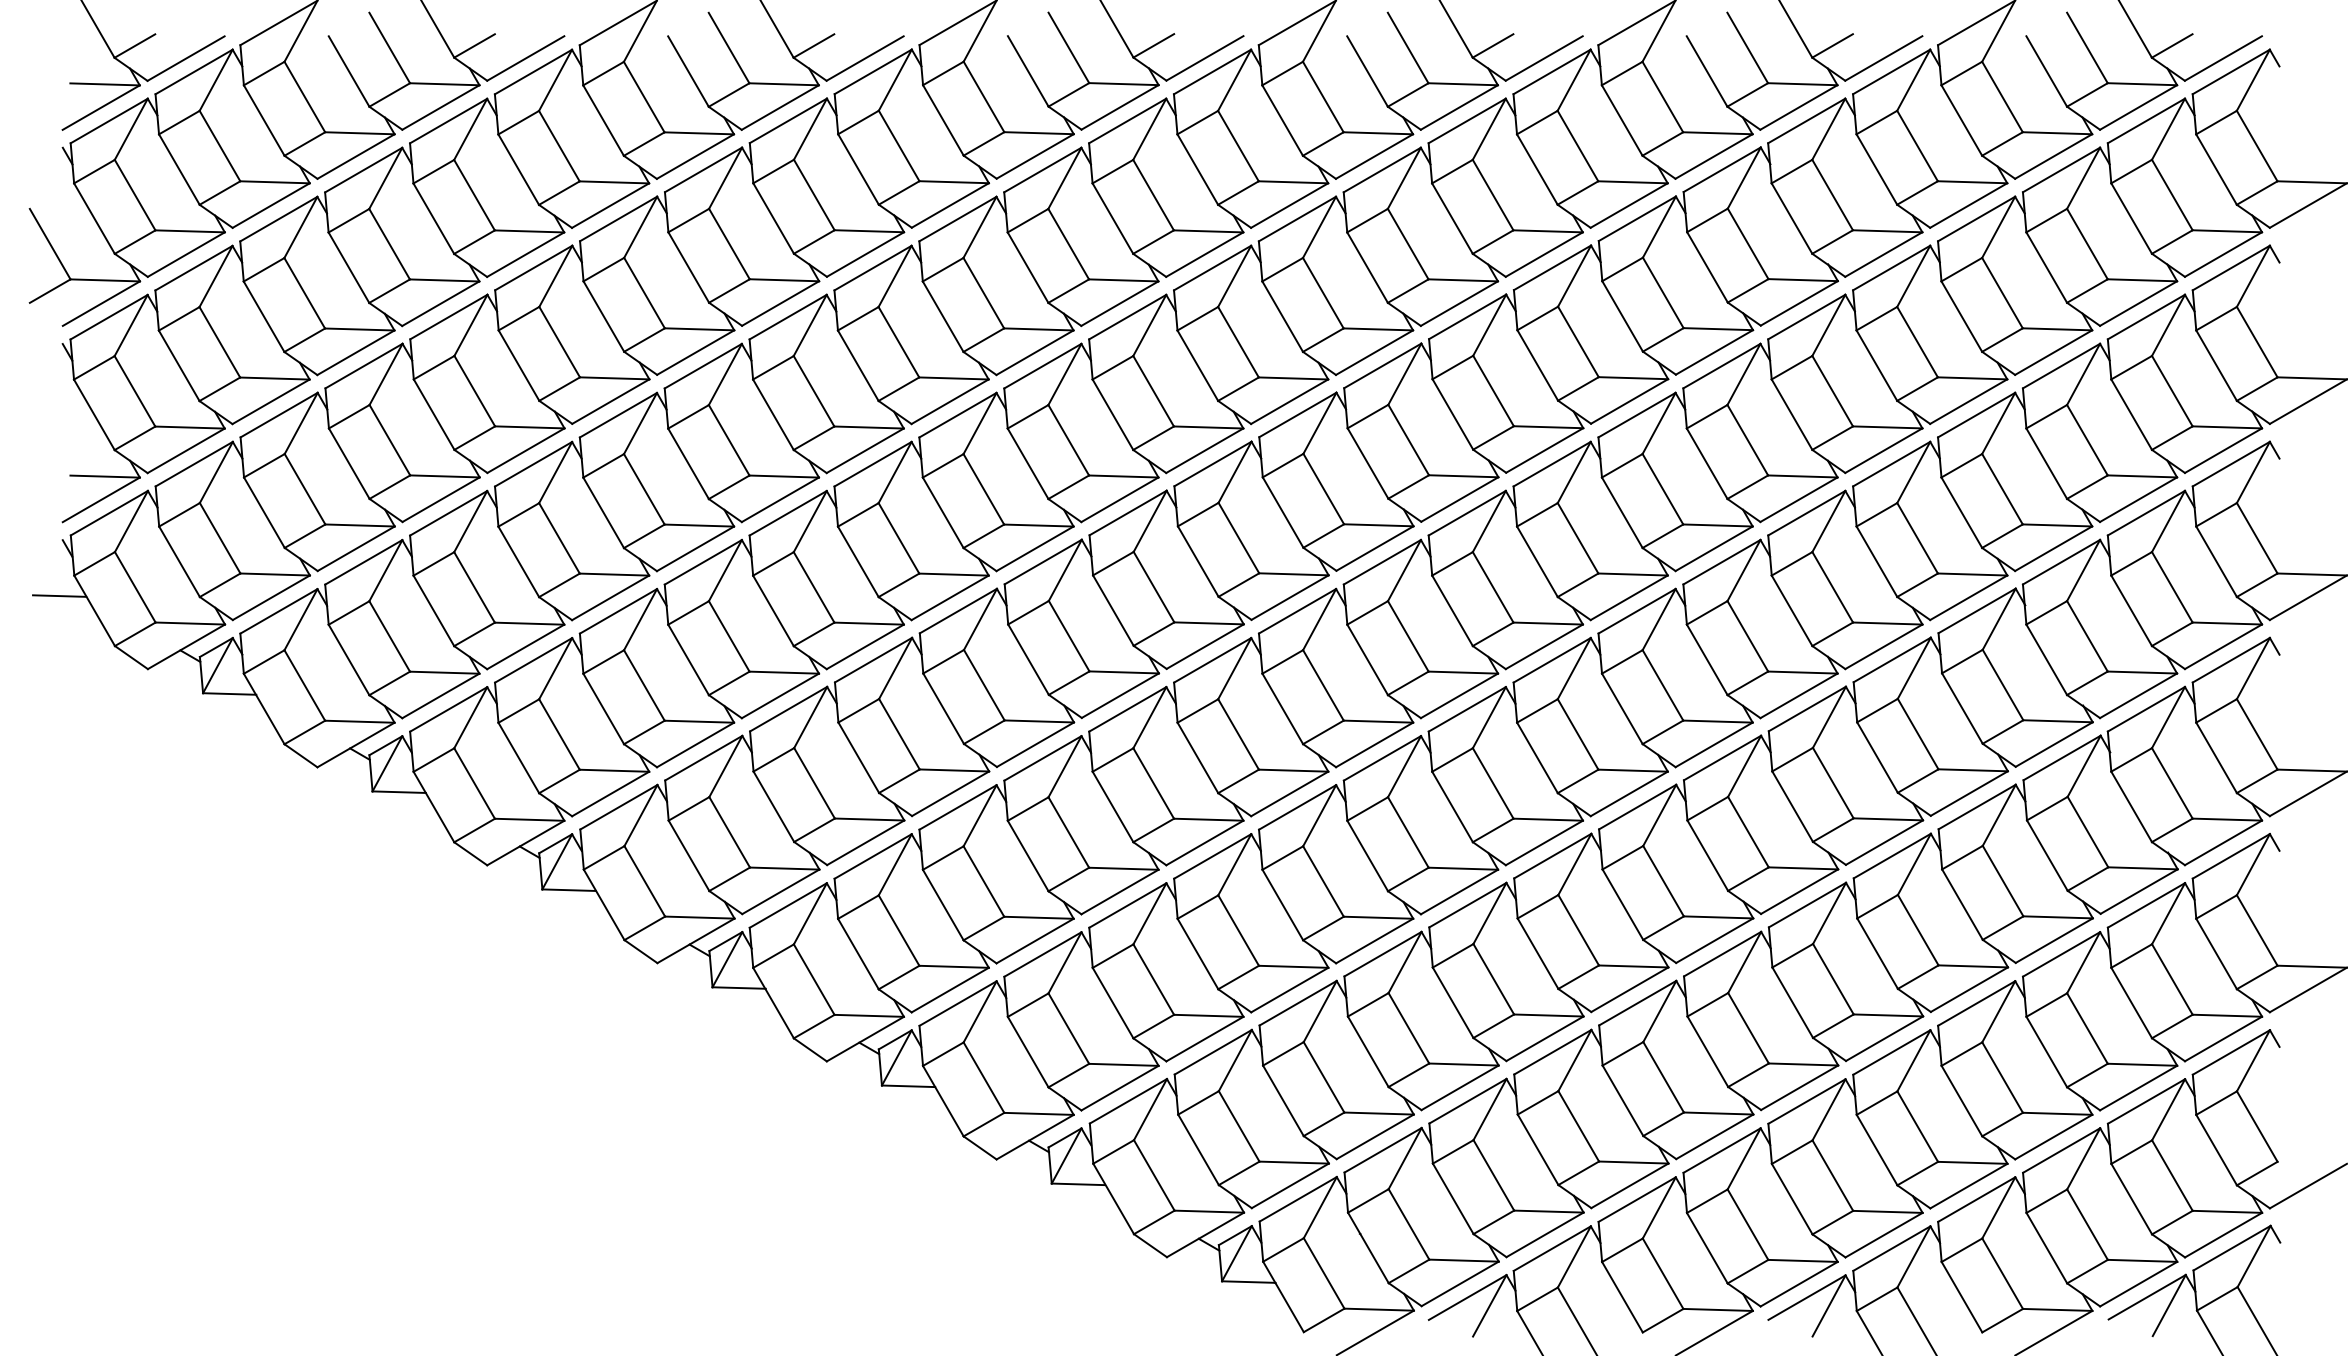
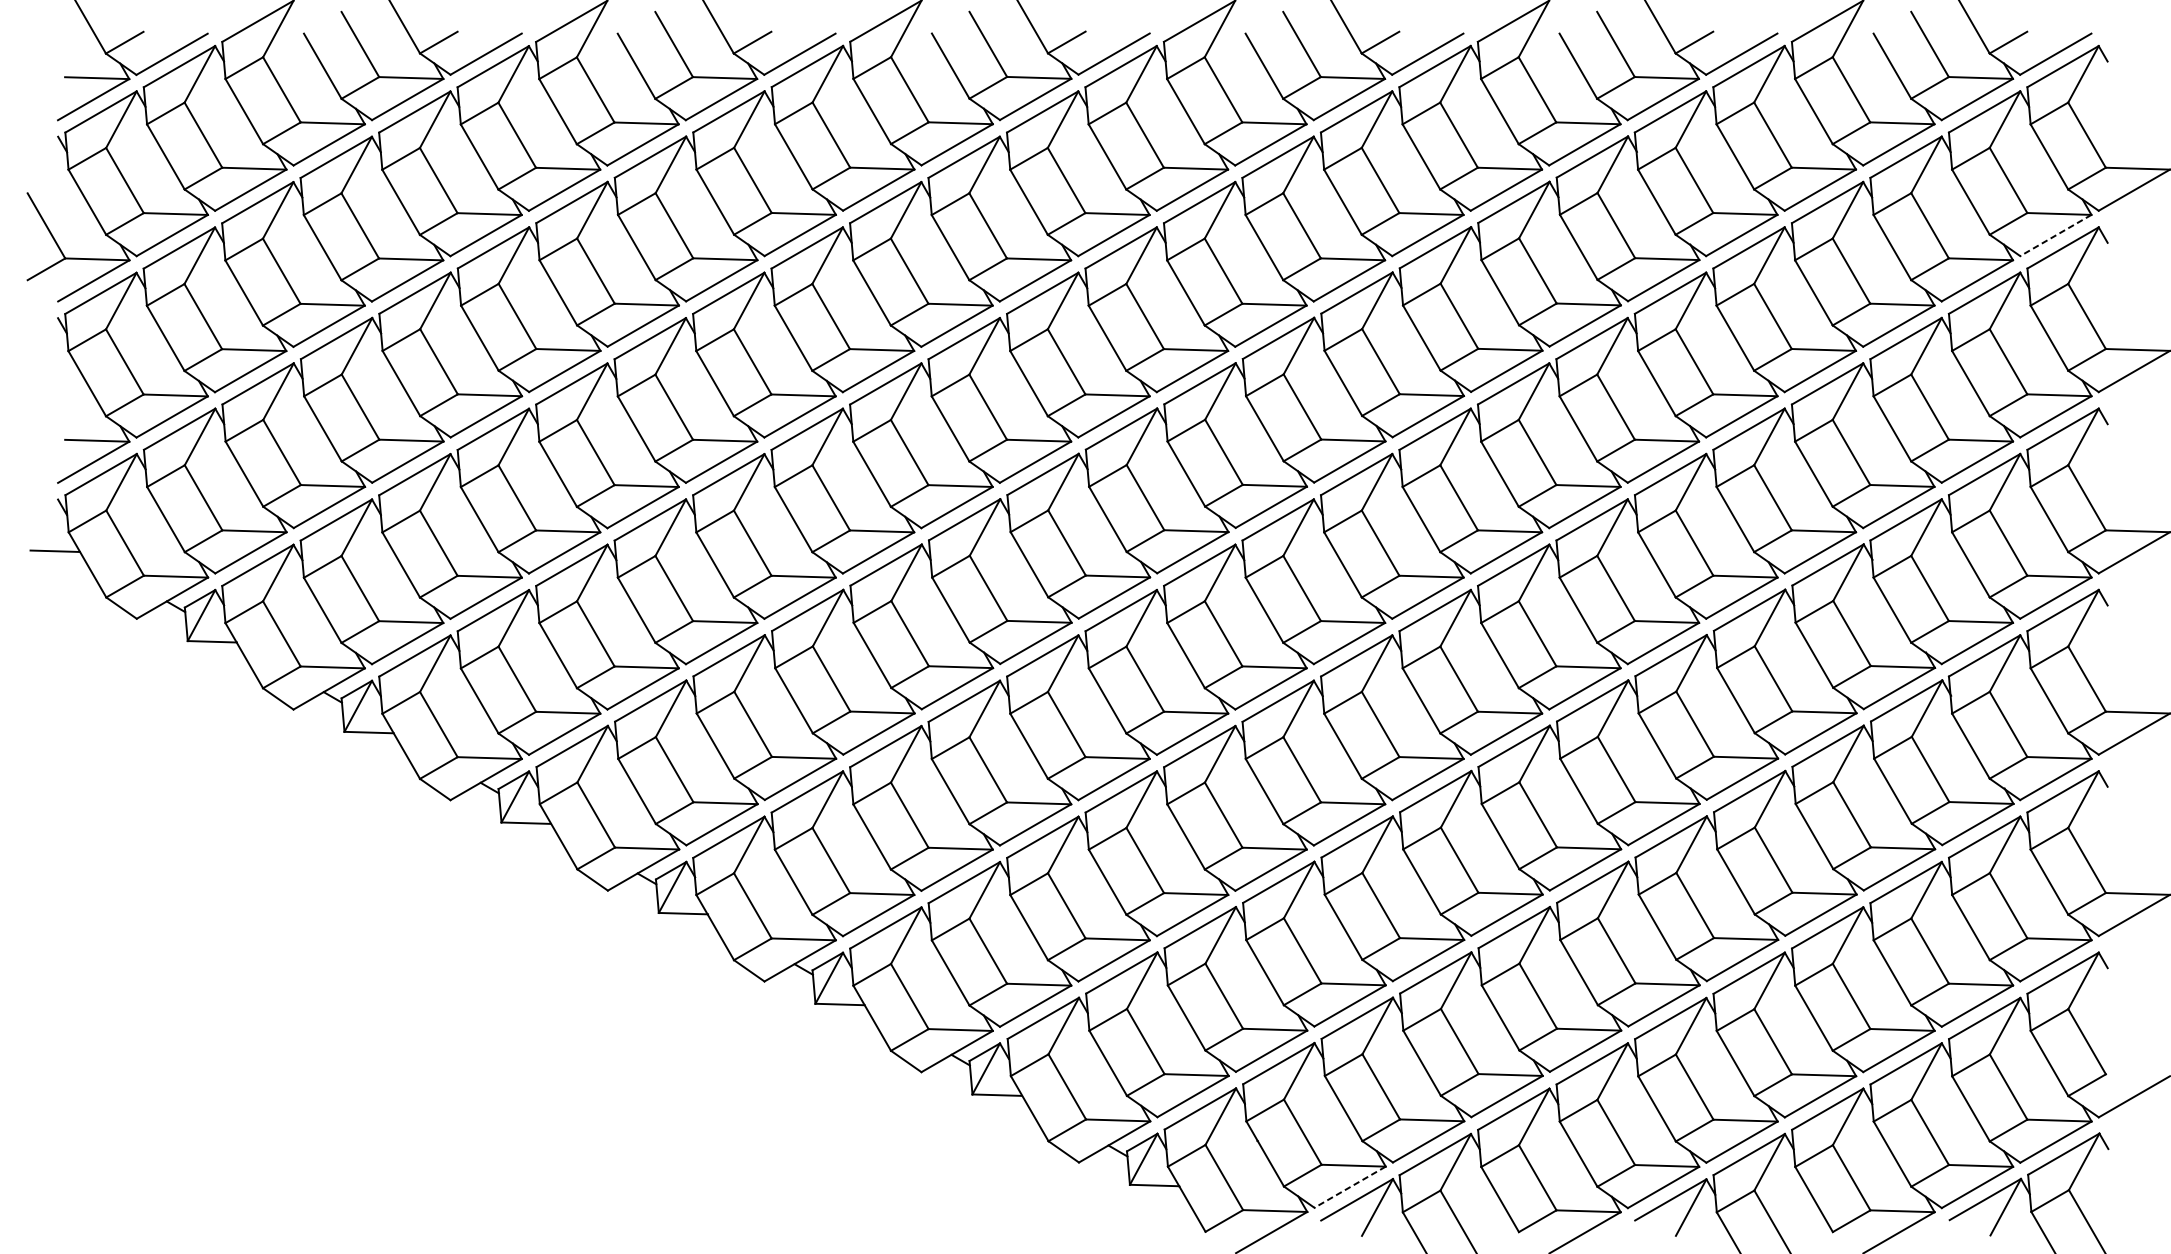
line: (2223, 254) -> (2055, 235), solid -> dashed
line: (1460, 1283) -> (1350, 1186), solid -> dashed

